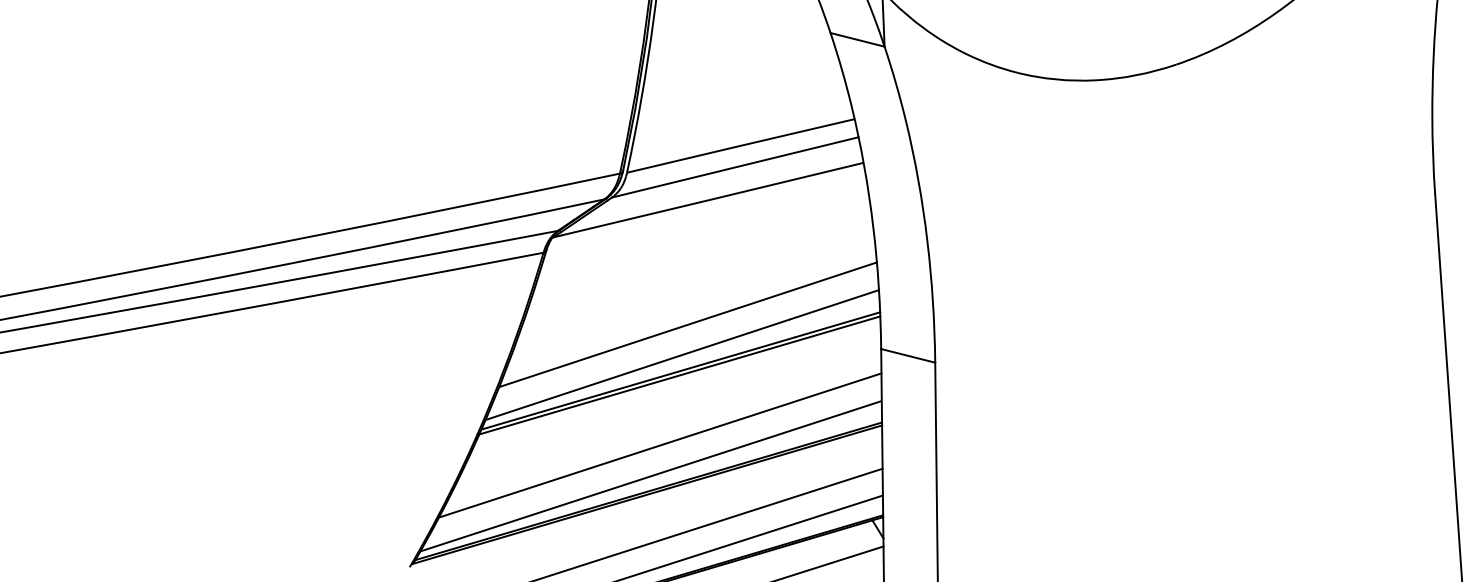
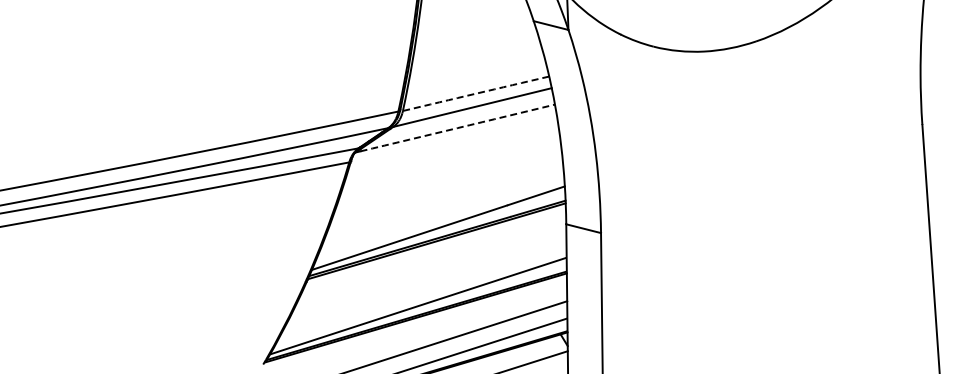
arc: (741, 145) -> (476, 93), solid -> dashed
arc: (711, 199) -> (457, 128), solid -> dashed
line: (687, 324) -> (441, 208), removed
line: (659, 444) -> (423, 285), removed

